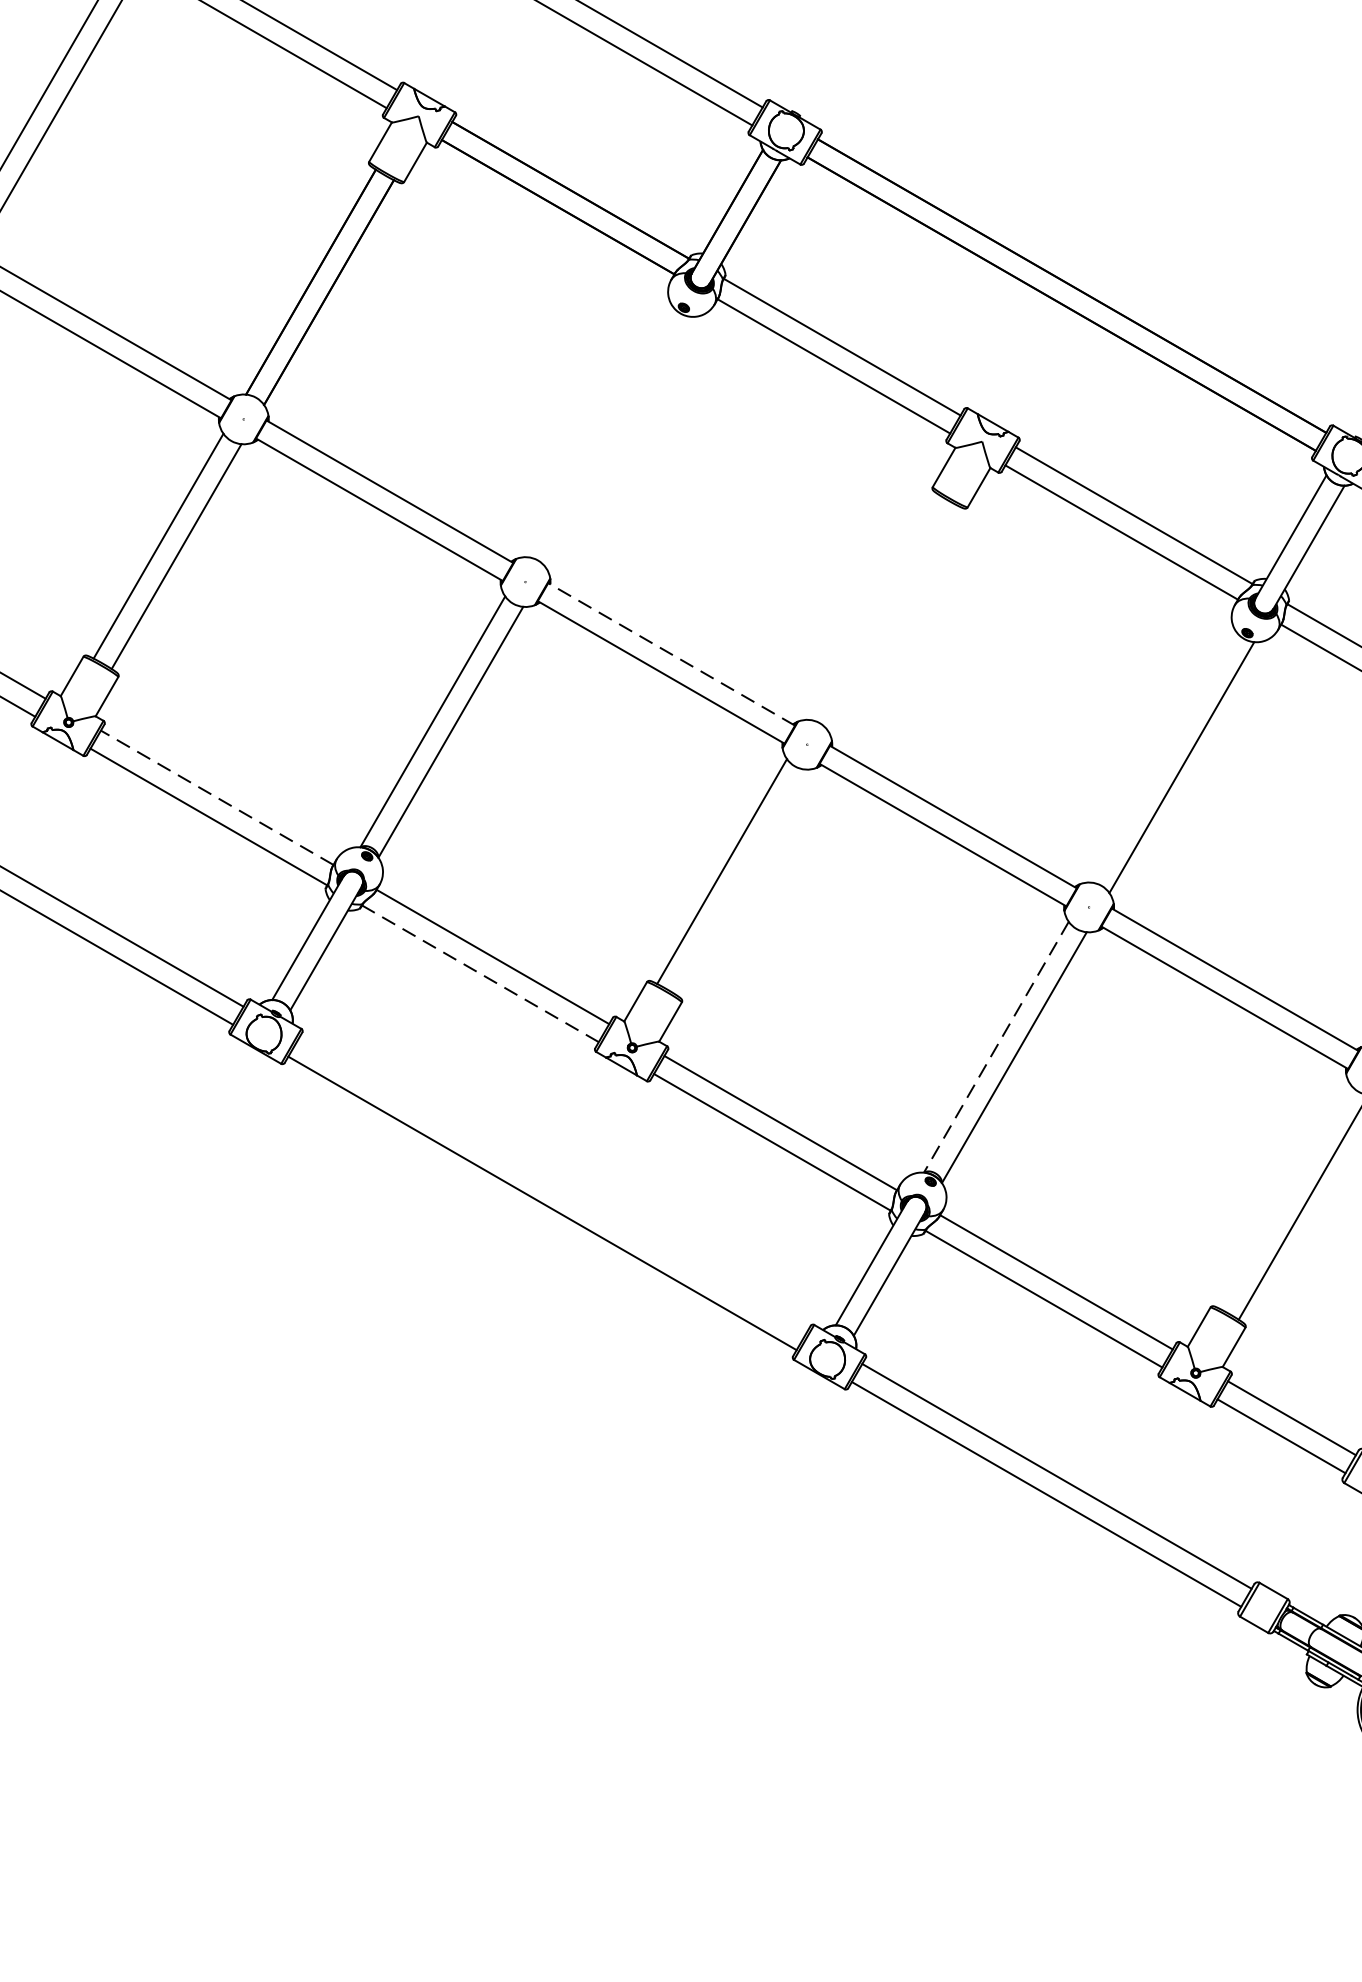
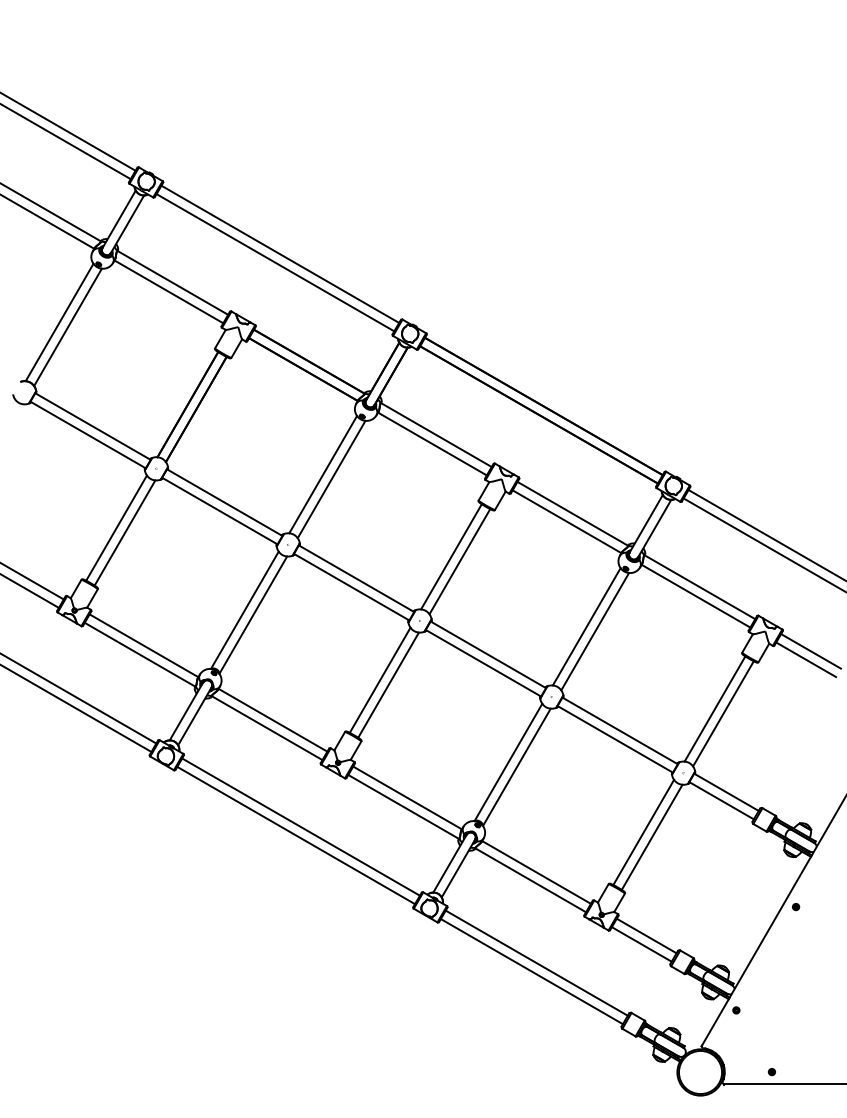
line: (600, 431) -> (323, 474), added
line: (618, 442) -> (331, 479), added
line: (874, 606) -> (451, 556), added
line: (891, 617) -> (459, 561), added
line: (671, 653) -> (356, 578), dashed -> solid
line: (1163, 756) -> (586, 626), added
line: (218, 797) -> (144, 645), dashed -> solid
line: (739, 880) -> (388, 684), added
line: (481, 974) -> (267, 728), dashed -> solid
line: (996, 1047) -> (508, 762), dashed -> solid
line: (551, 1184) -> (300, 826), added
line: (1285, 1196) -> (643, 832), added

